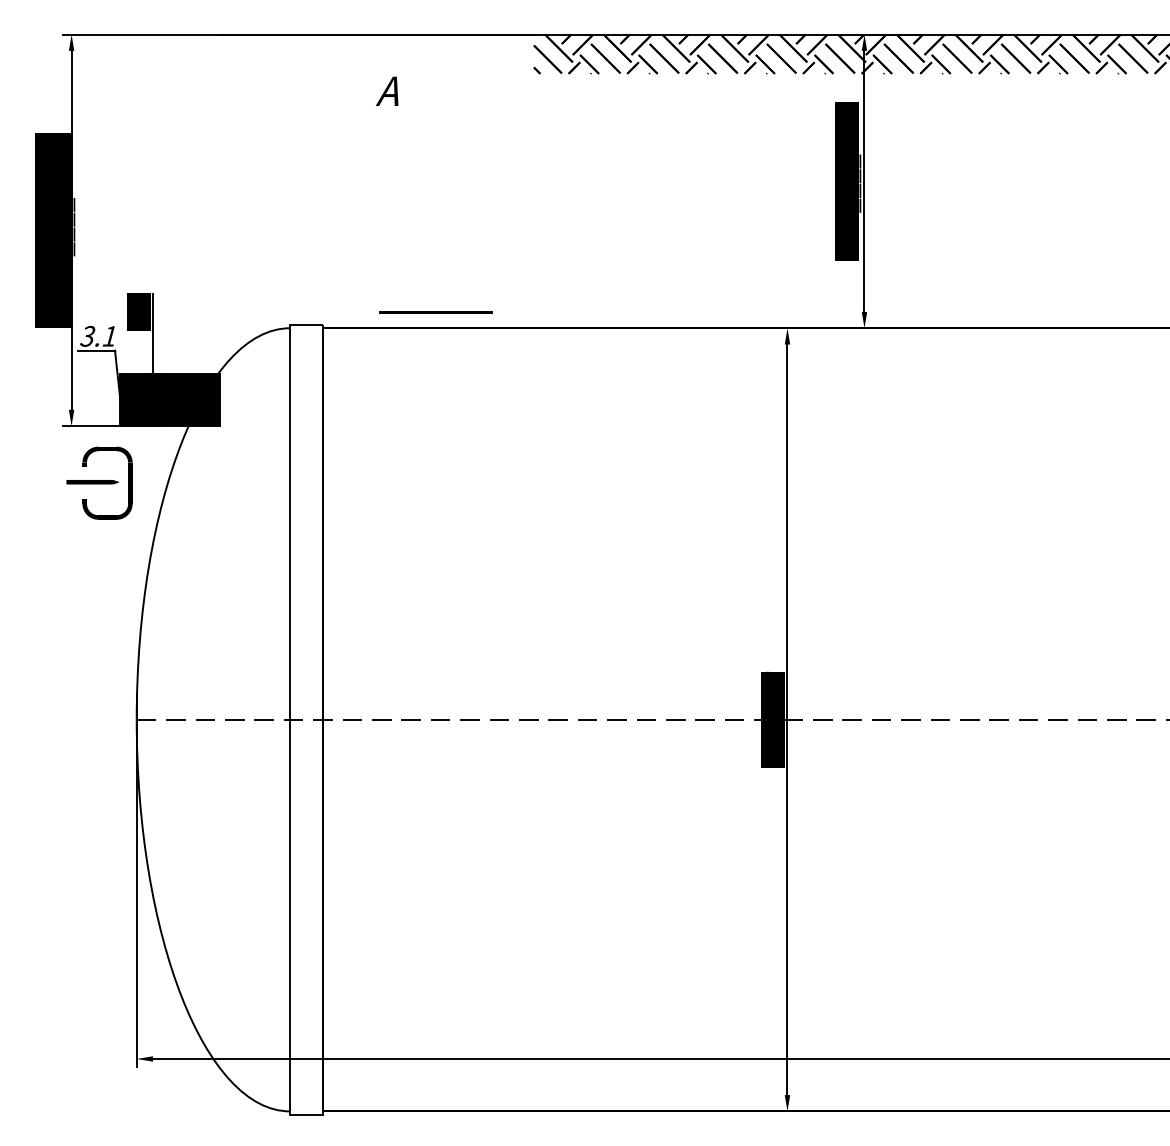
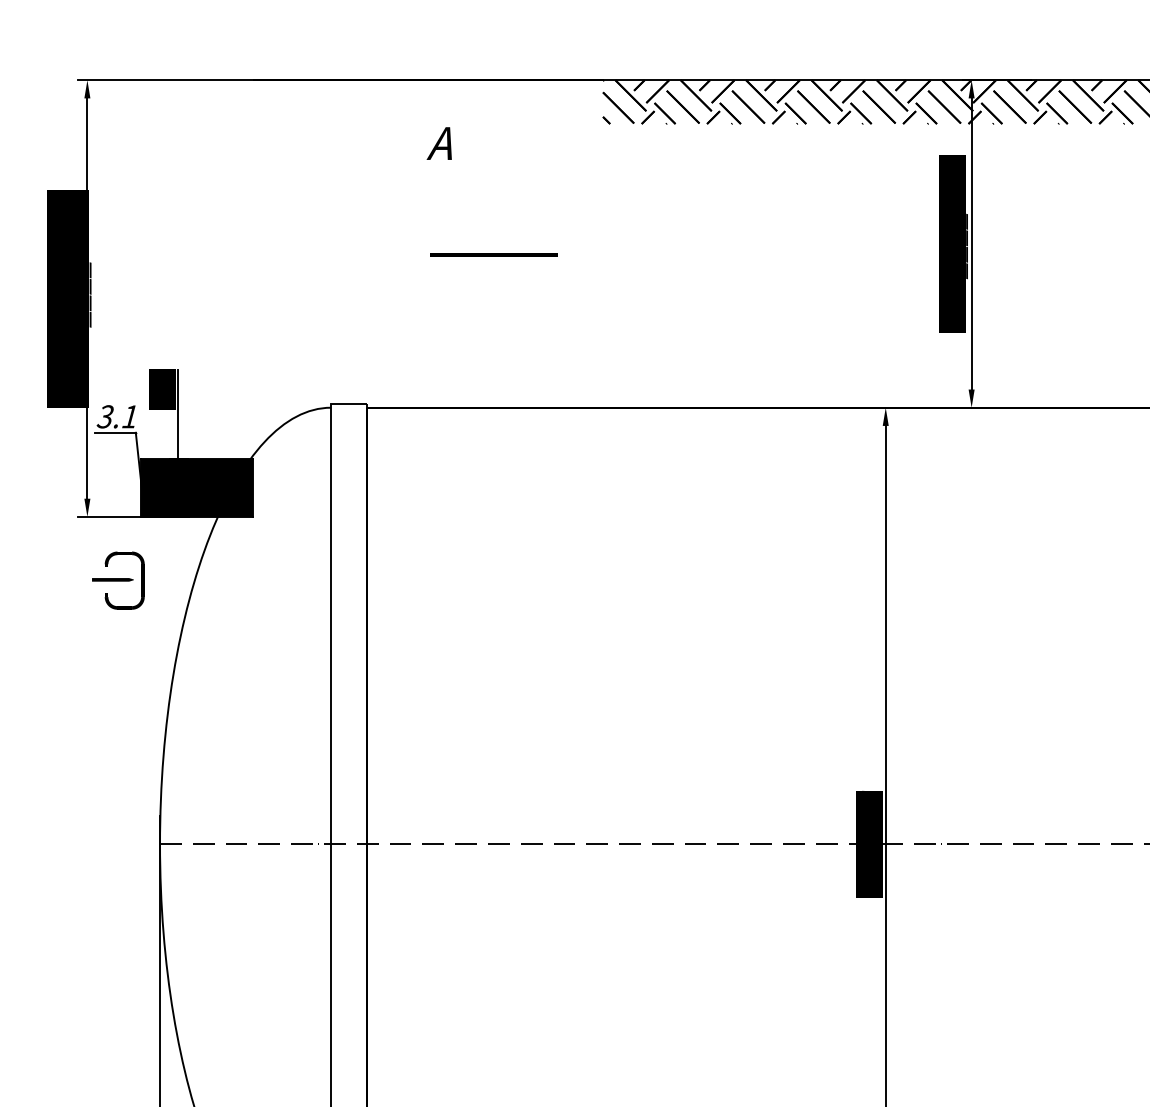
line: (435, 312) -> (493, 255), moved
part: (98, 483) -> (117, 580), size x0.71

